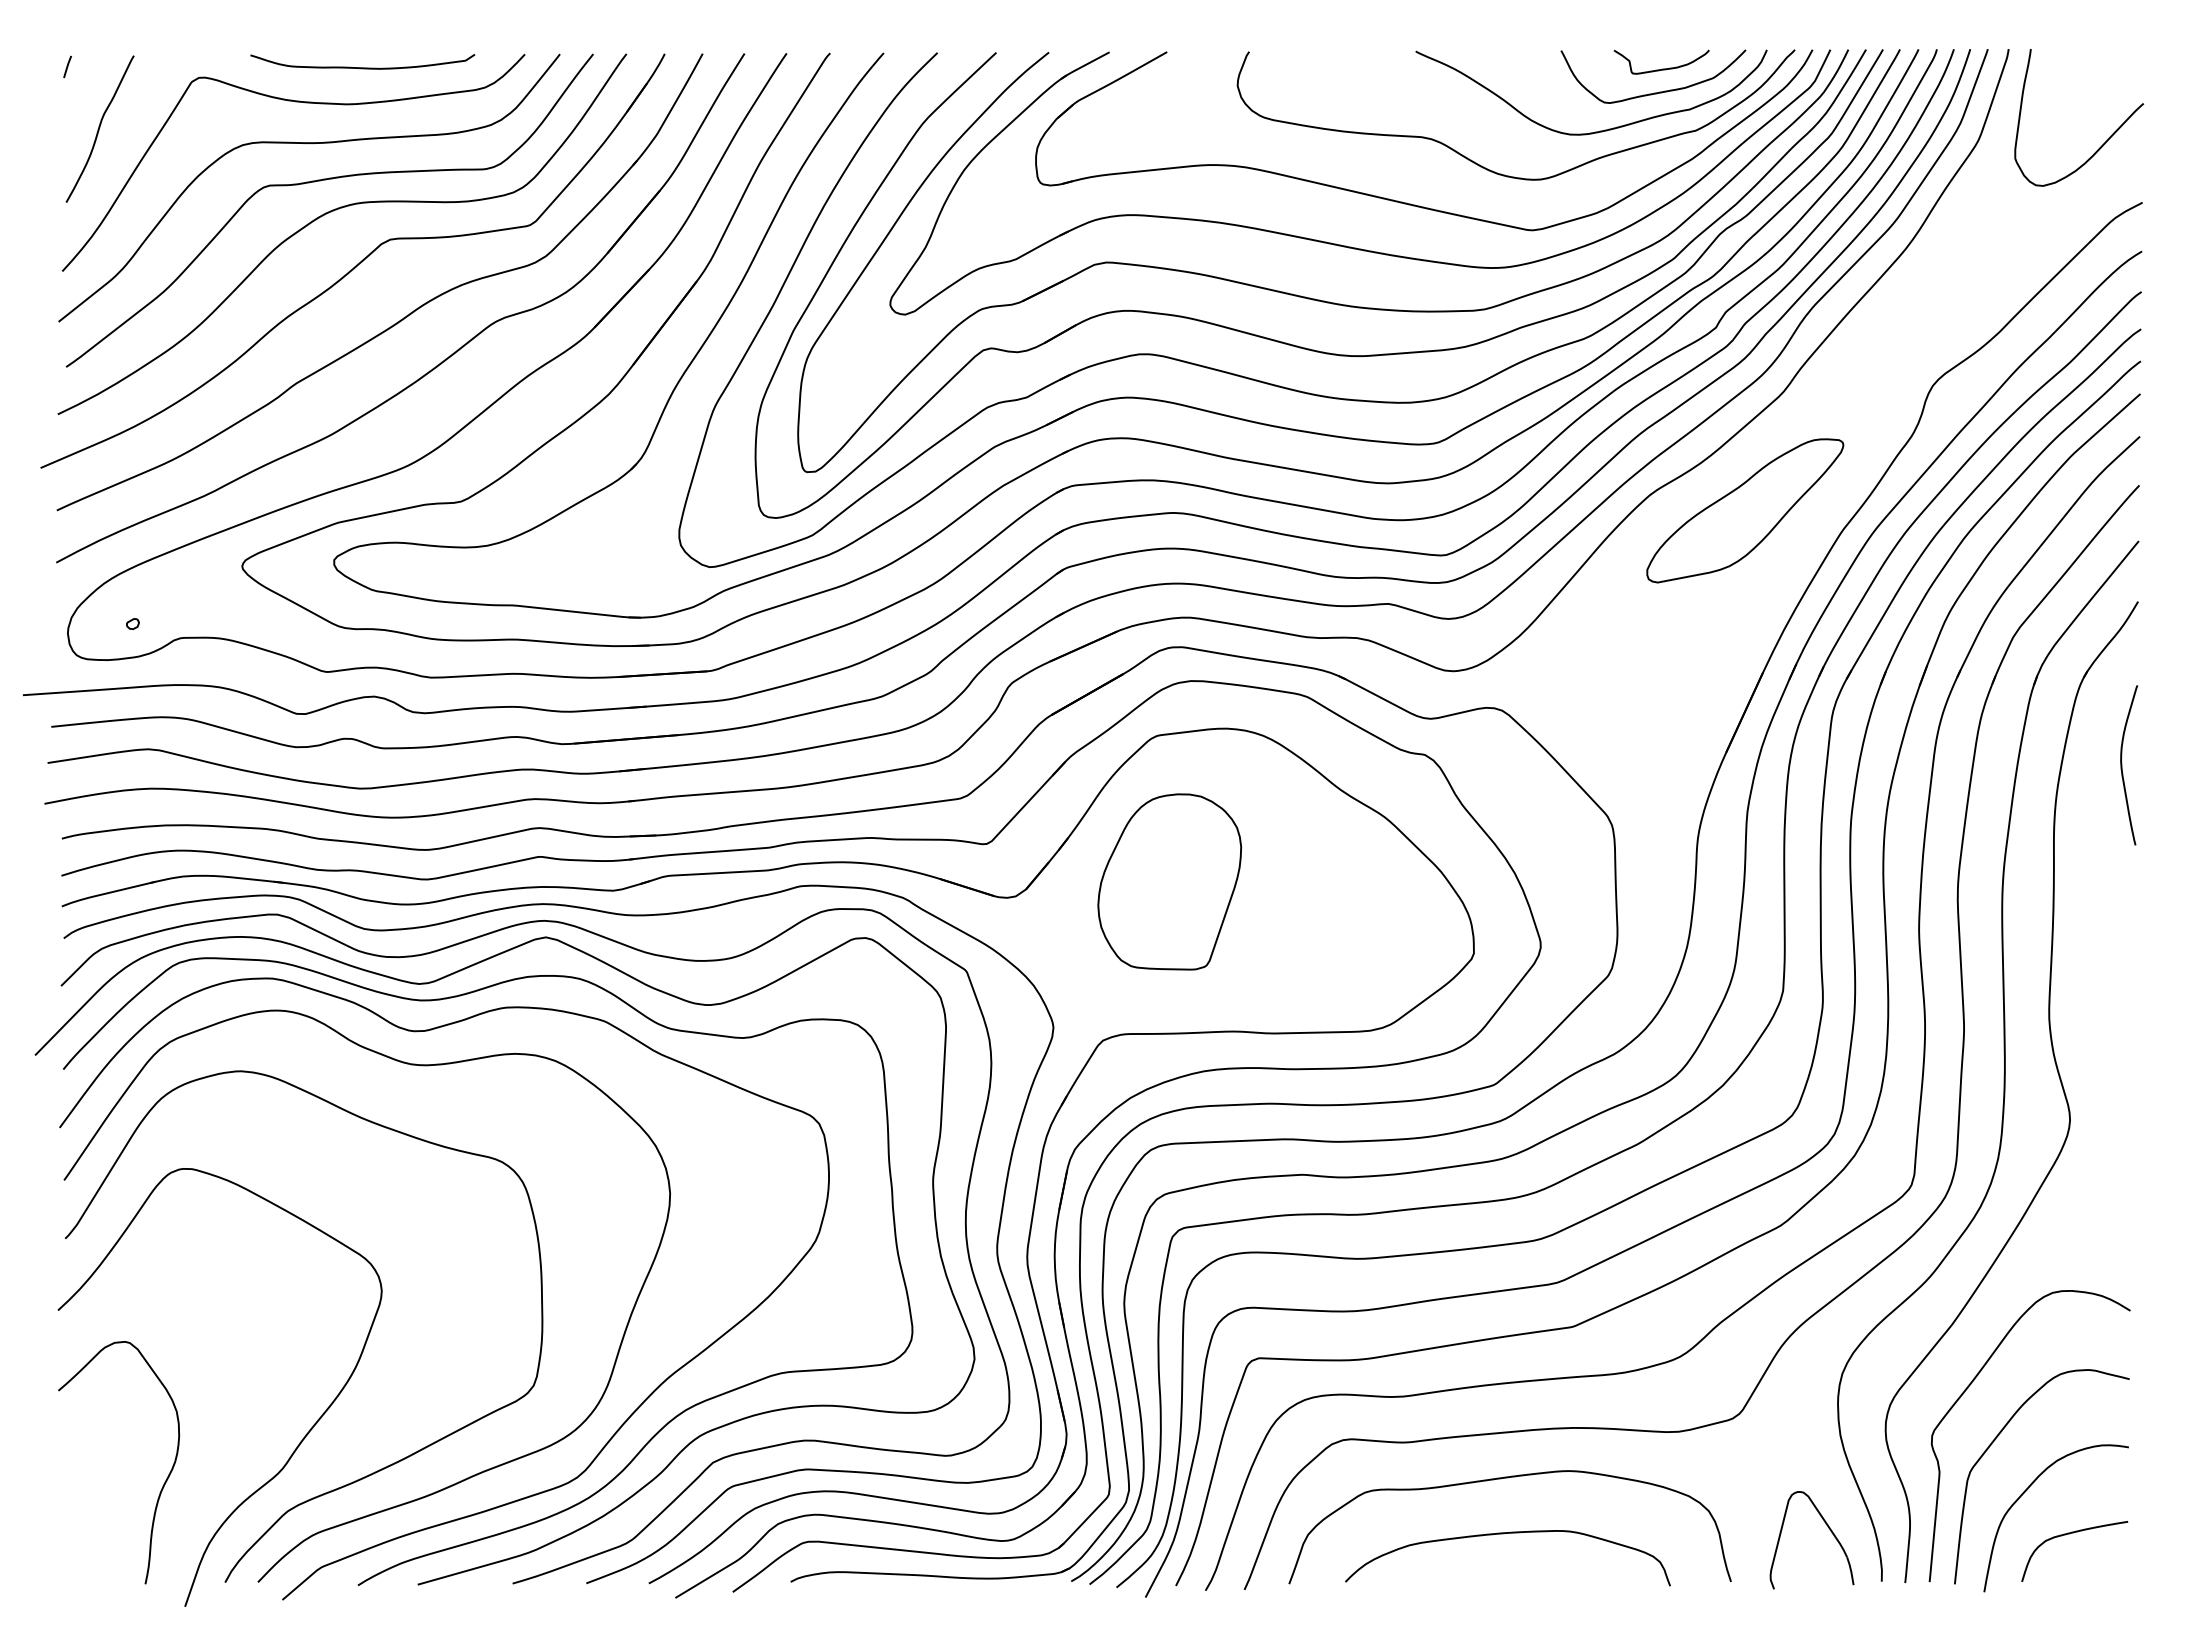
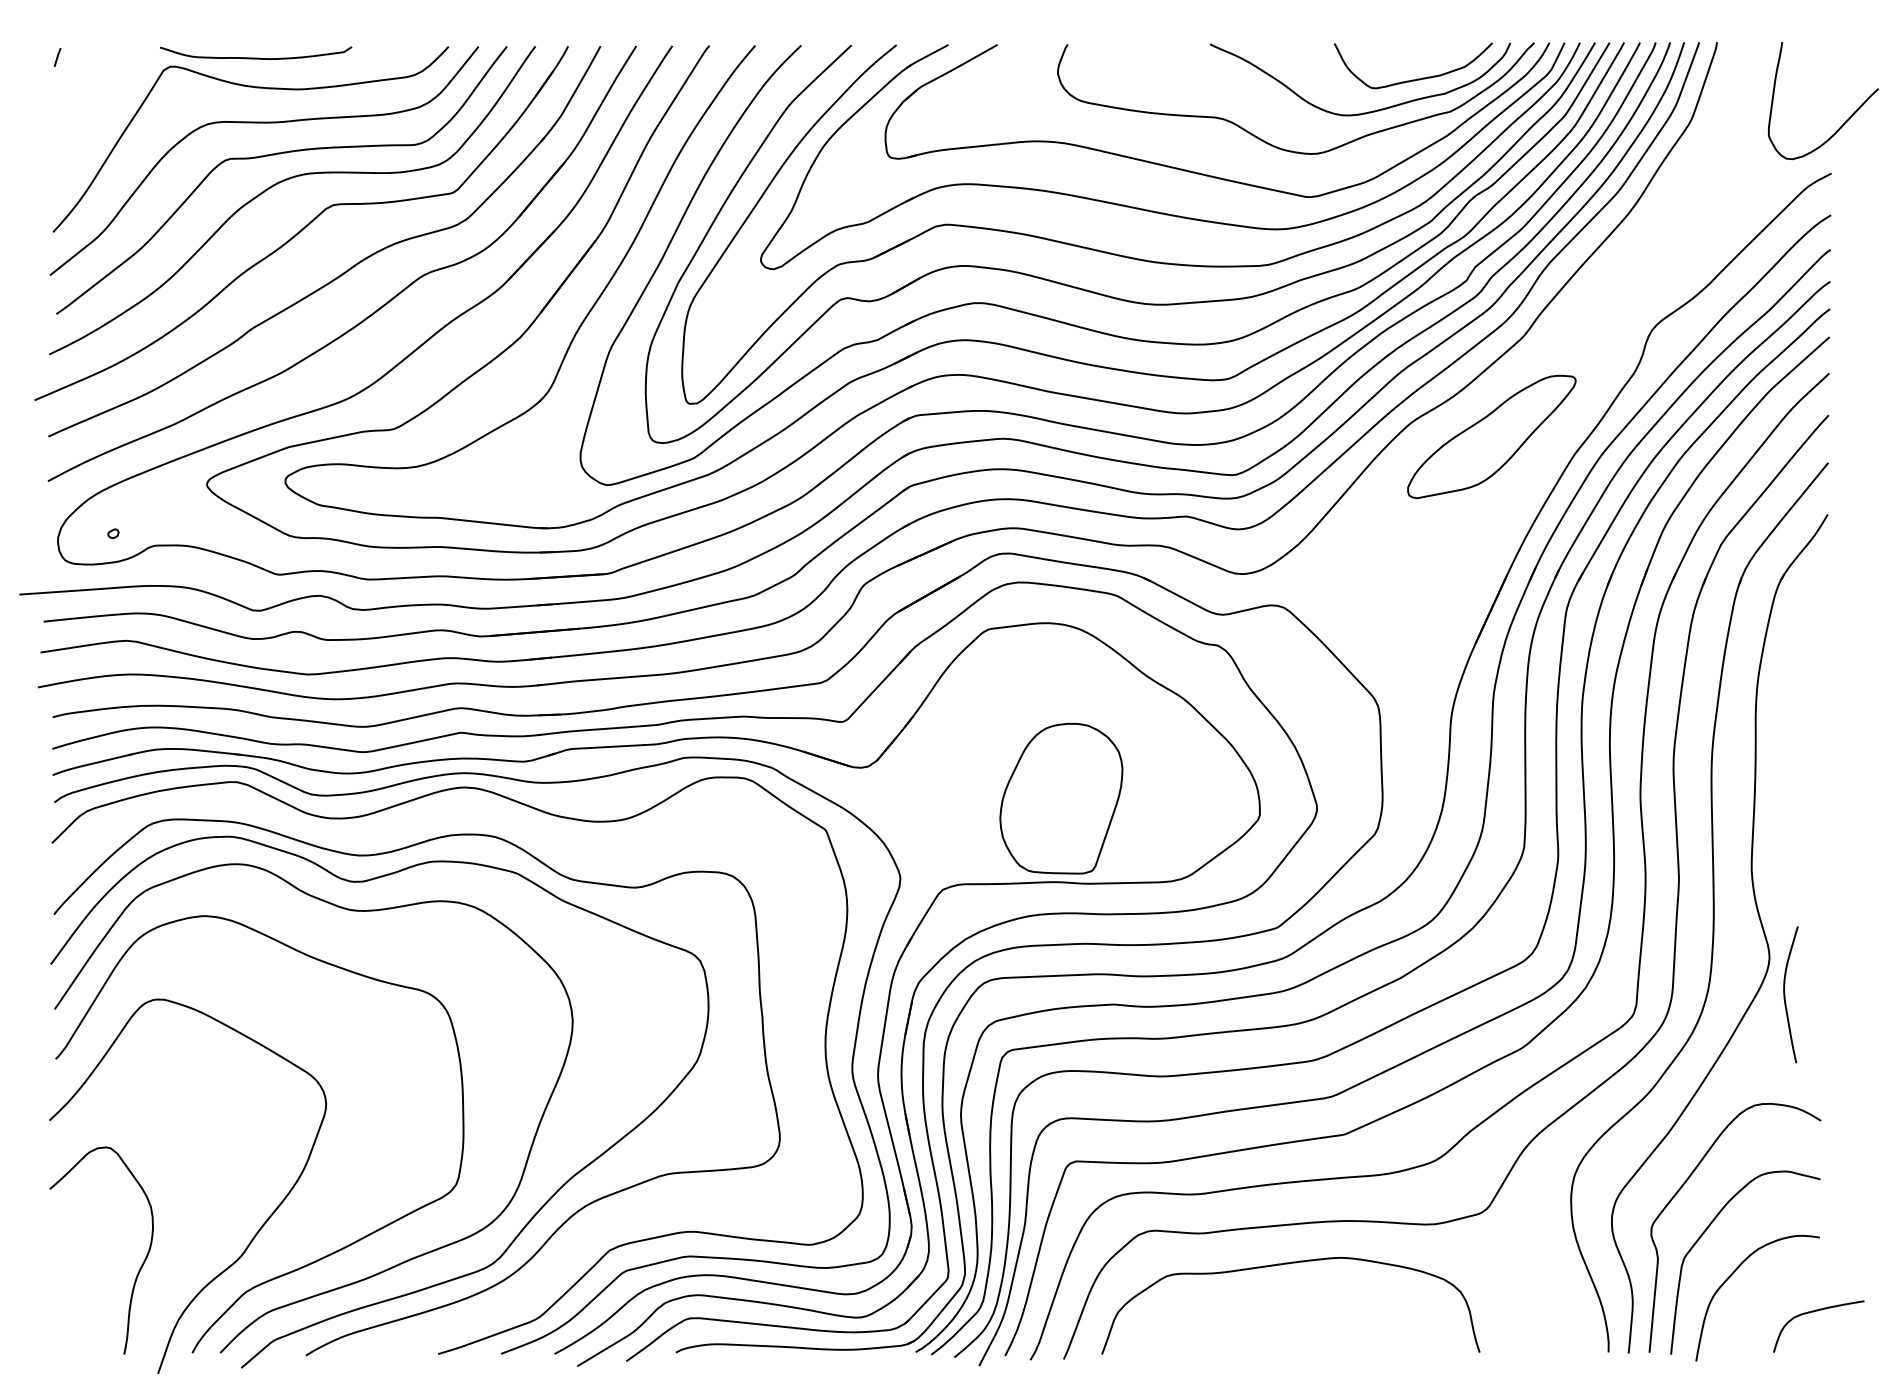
curve: (362, 67) -> (255, 57), moved
curve: (1662, 68) -> (1421, 58), removed
curve: (99, 128) -> (84, 110), removed
curve: (2104, 142) -> (1845, 122), moved
curve: (2122, 765) -> (1785, 994), moved
part: (1169, 881) -> (1061, 798), moved
curve: (682, 1448) -> (583, 1238), removed
part: (1828, 1528) -> (1563, 1306), removed
curve: (1504, 1534) -> (1286, 1312), removed
curve: (2069, 1534) -> (1814, 1312), moved

